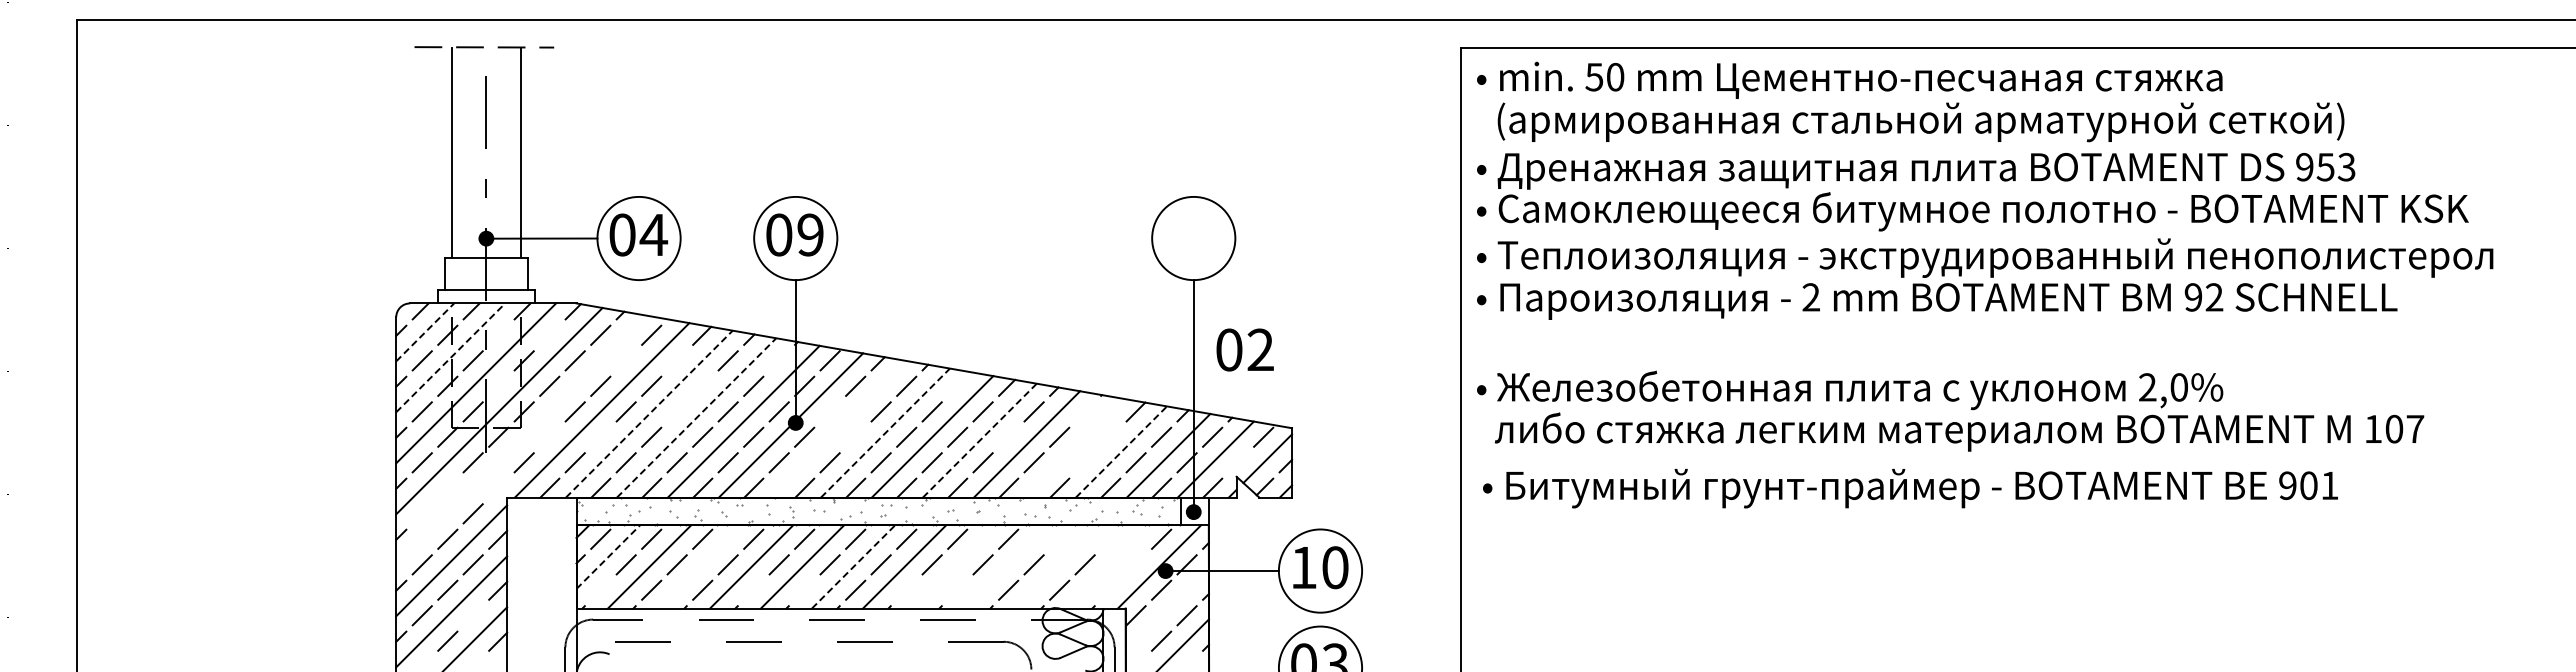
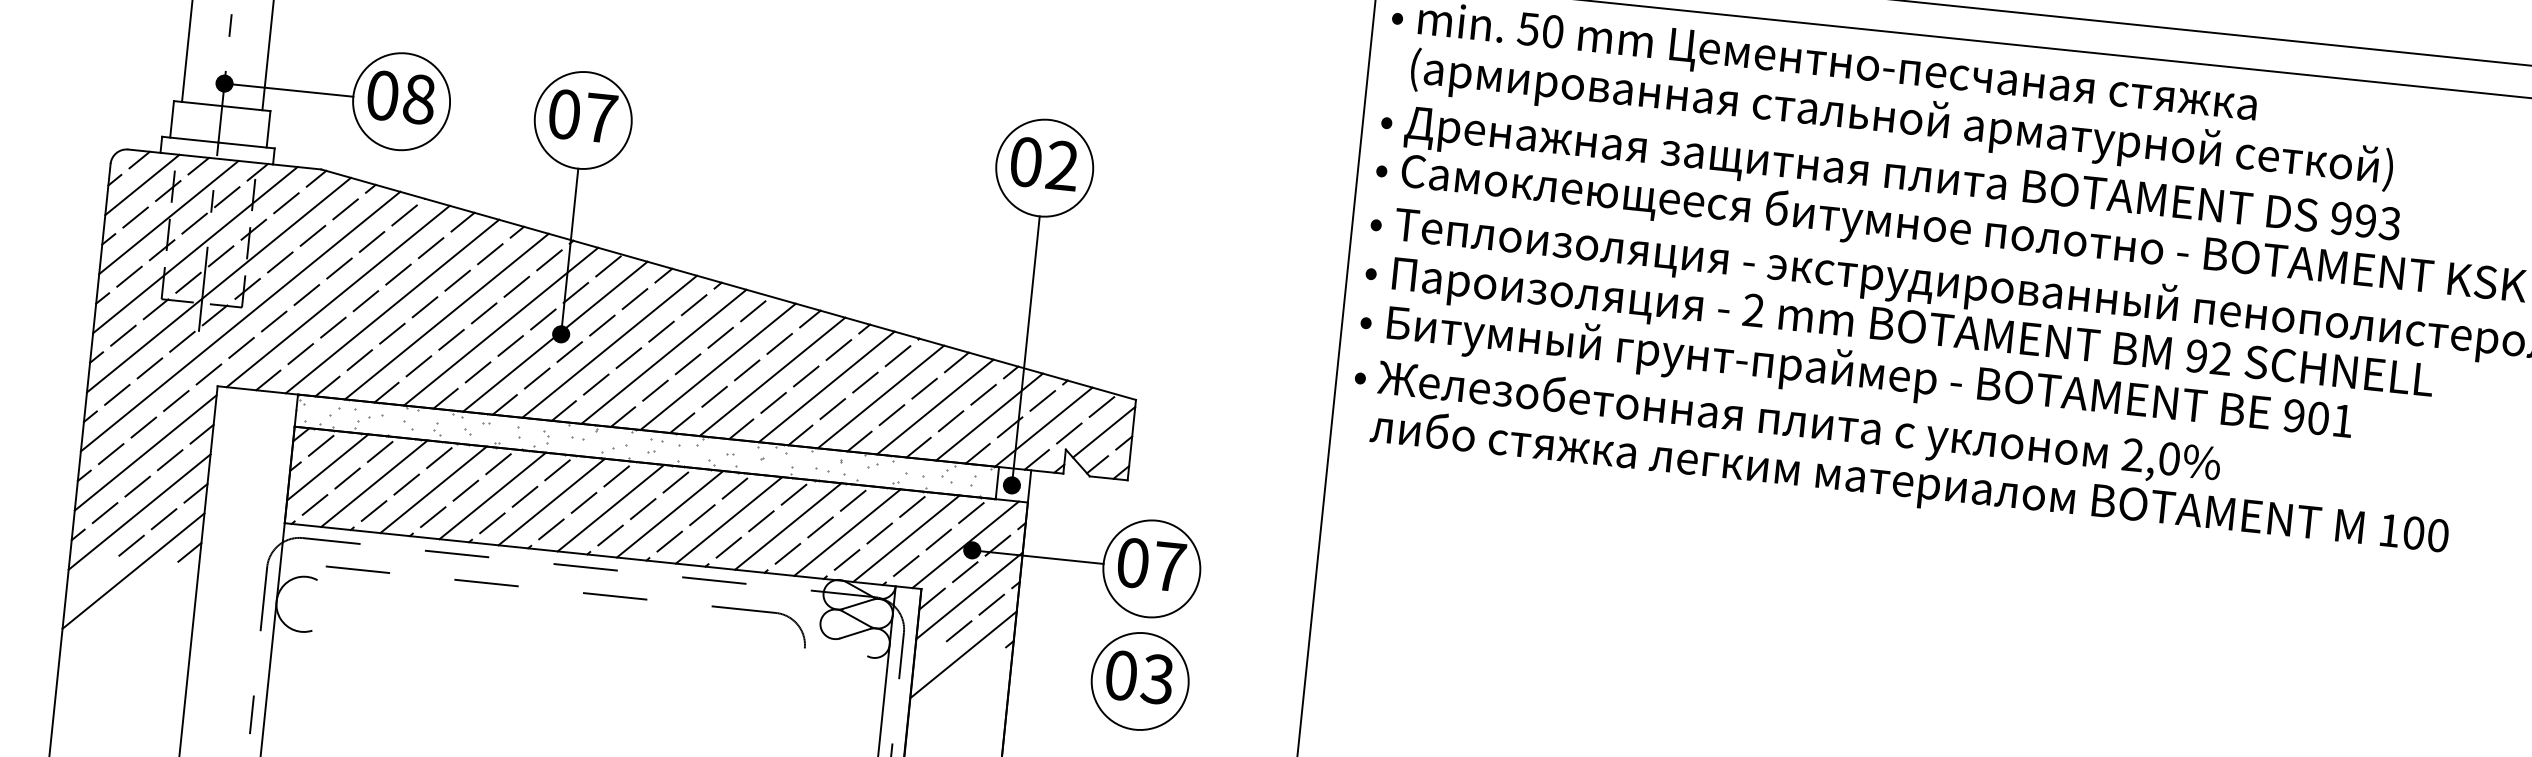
text: (2325, 166) -> (2365, 220), 953 -> 993
text: (653, 234) -> (418, 98), 04 -> 08
text: (810, 234) -> (600, 117), 09 -> 07
line: (425, 332) -> (142, 185), dashed -> solid
line: (498, 334) -> (227, 196), added
line: (549, 334) -> (286, 202), added
text: (1244, 349) -> (1043, 163), moved
line: (451, 357) -> (169, 217), dashed -> solid
line: (625, 360) -> (371, 241), added
line: (676, 360) -> (430, 247), added
line: (778, 360) -> (548, 259), added
line: (498, 385) -> (221, 255), added
line: (702, 385) -> (457, 279), added
line: (957, 385) -> (753, 310), added
line: (676, 411) -> (424, 306), added
line: (829, 411) -> (601, 325), added
line: (1084, 411) -> (897, 355), added
line: (649, 413) -> (392, 305), dashed -> solid
line: (696, 417) -> (446, 316), dashed -> solid
line: (837, 428) -> (608, 345), added
text: (2415, 428) -> (2438, 534), 107 -> 100
line: (885, 432) -> (664, 356), dashed -> solid
line: (549, 436) -> (274, 320), added
line: (600, 436) -> (333, 326), added
line: (855, 436) -> (628, 357), added
line: (1008, 436) -> (806, 375), added
line: (1110, 436) -> (924, 387), added
line: (520, 440) -> (239, 321), added
line: (979, 440) -> (772, 376), dashed -> solid
line: (1073, 447) -> (880, 396), added
line: (1121, 451) -> (935, 406), dashed -> solid
line: (1084, 462) -> (891, 414), added
line: (1237, 462) -> (1068, 433), added
line: (447, 487) -> (149, 367), added
line: (498, 487) -> (208, 373), added
text: (1910, 488) -> (1856, 373), moved
line: (421, 513) -> (116, 394), added
line: (1059, 538) -> (853, 499), added
line: (1110, 538) -> (912, 506), added
line: (608, 556) -> (328, 466), dashed -> solid
line: (1135, 564) -> (938, 539), added
line: (700, 566) -> (433, 489), added
line: (853, 566) -> (610, 507), dashed -> solid
line: (955, 566) -> (729, 519), added
line: (1006, 566) -> (788, 526), added
line: (1057, 566) -> (847, 532), added
line: (1108, 566) -> (906, 538), added
text: (1319, 567) -> (1151, 564), 10 -> 07
line: (600, 589) -> (314, 504), added
line: (753, 589) -> (492, 522), added
line: (804, 589) -> (551, 528), added
line: (906, 589) -> (669, 540), added
line: (957, 589) -> (728, 546), added
line: (1110, 589) -> (906, 565), added
line: (1167, 609) -> (969, 595), added
line: (472, 615) -> (163, 518), added

